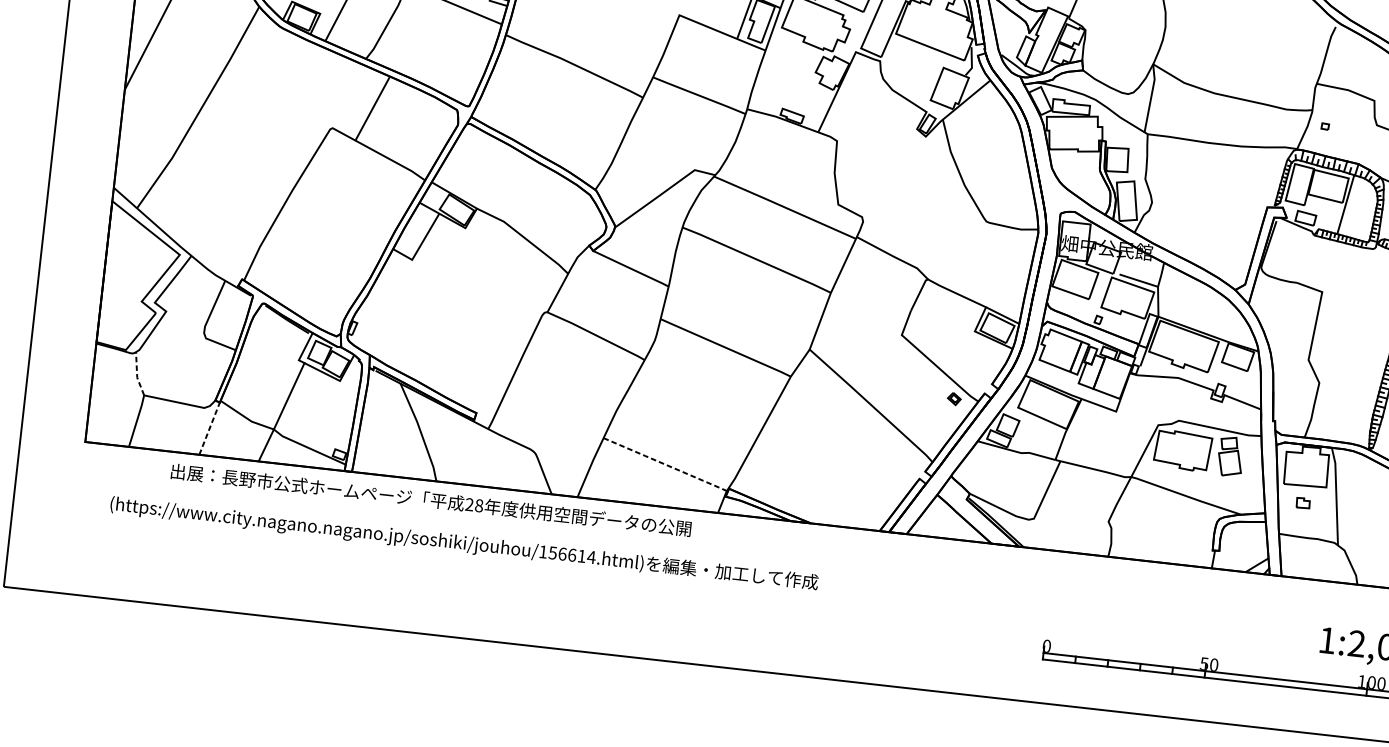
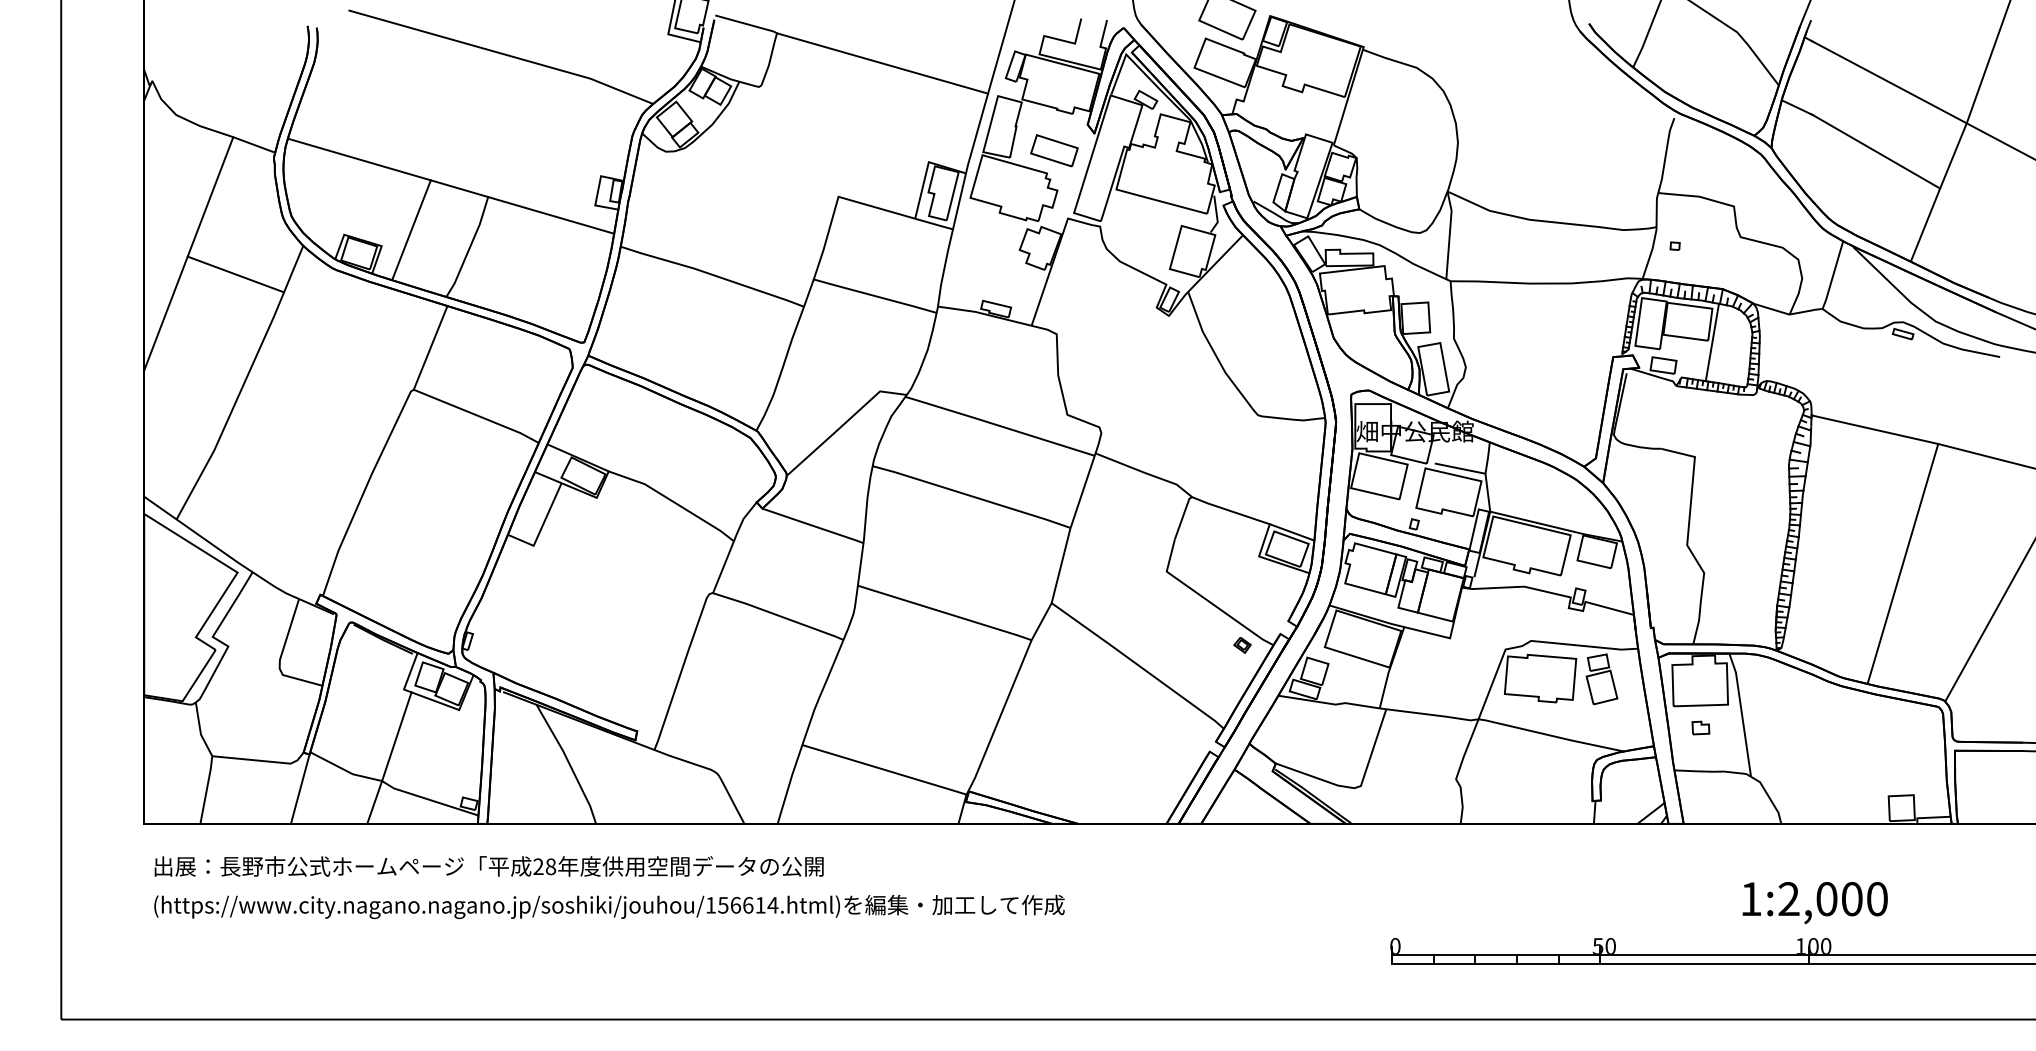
line: (204, 23) -> (235, 274), added
line: (372, 108) -> (430, 347), moved
line: (137, 374) -> (200, 730), dashed -> solid
line: (209, 428) -> (300, 789), dashed -> solid
line: (666, 464) -> (885, 769), dashed -> solid
text: (430, 500) -> (488, 866), moved
text: (464, 544) -> (609, 906), moved

